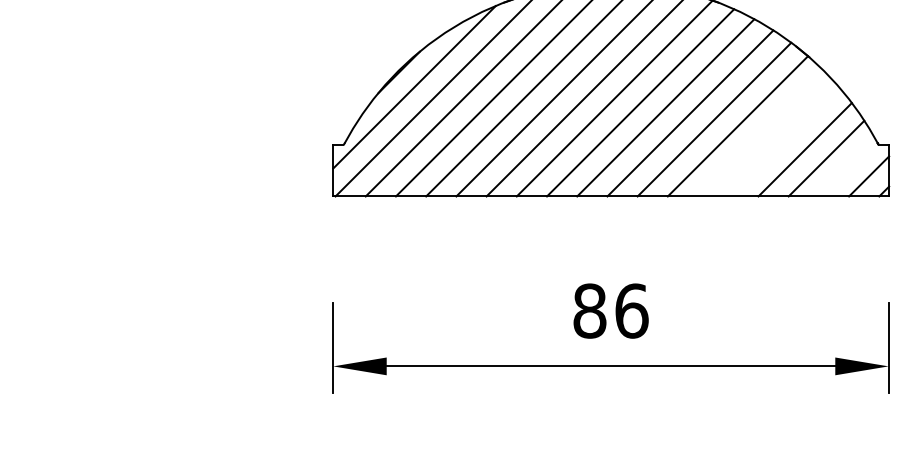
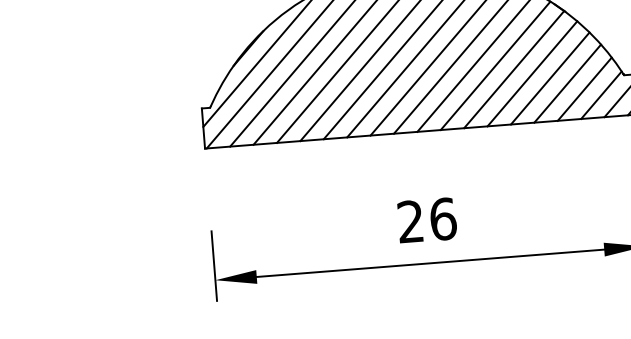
line: (760, 133) -> (532, 73), added
line: (783, 141) -> (550, 78), added
line: (846, 167) -> (600, 94), added
text: (589, 310) -> (410, 221), 86 -> 26

